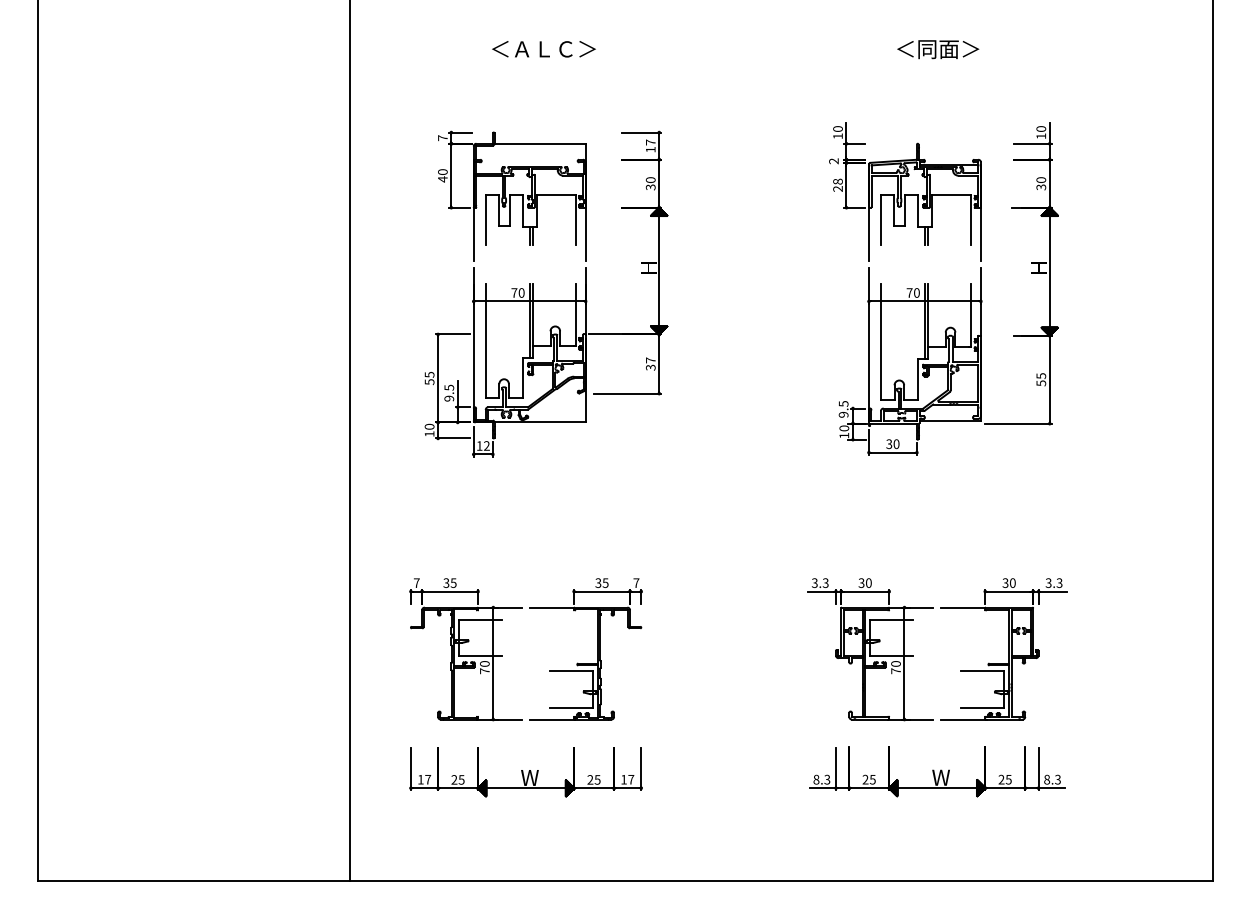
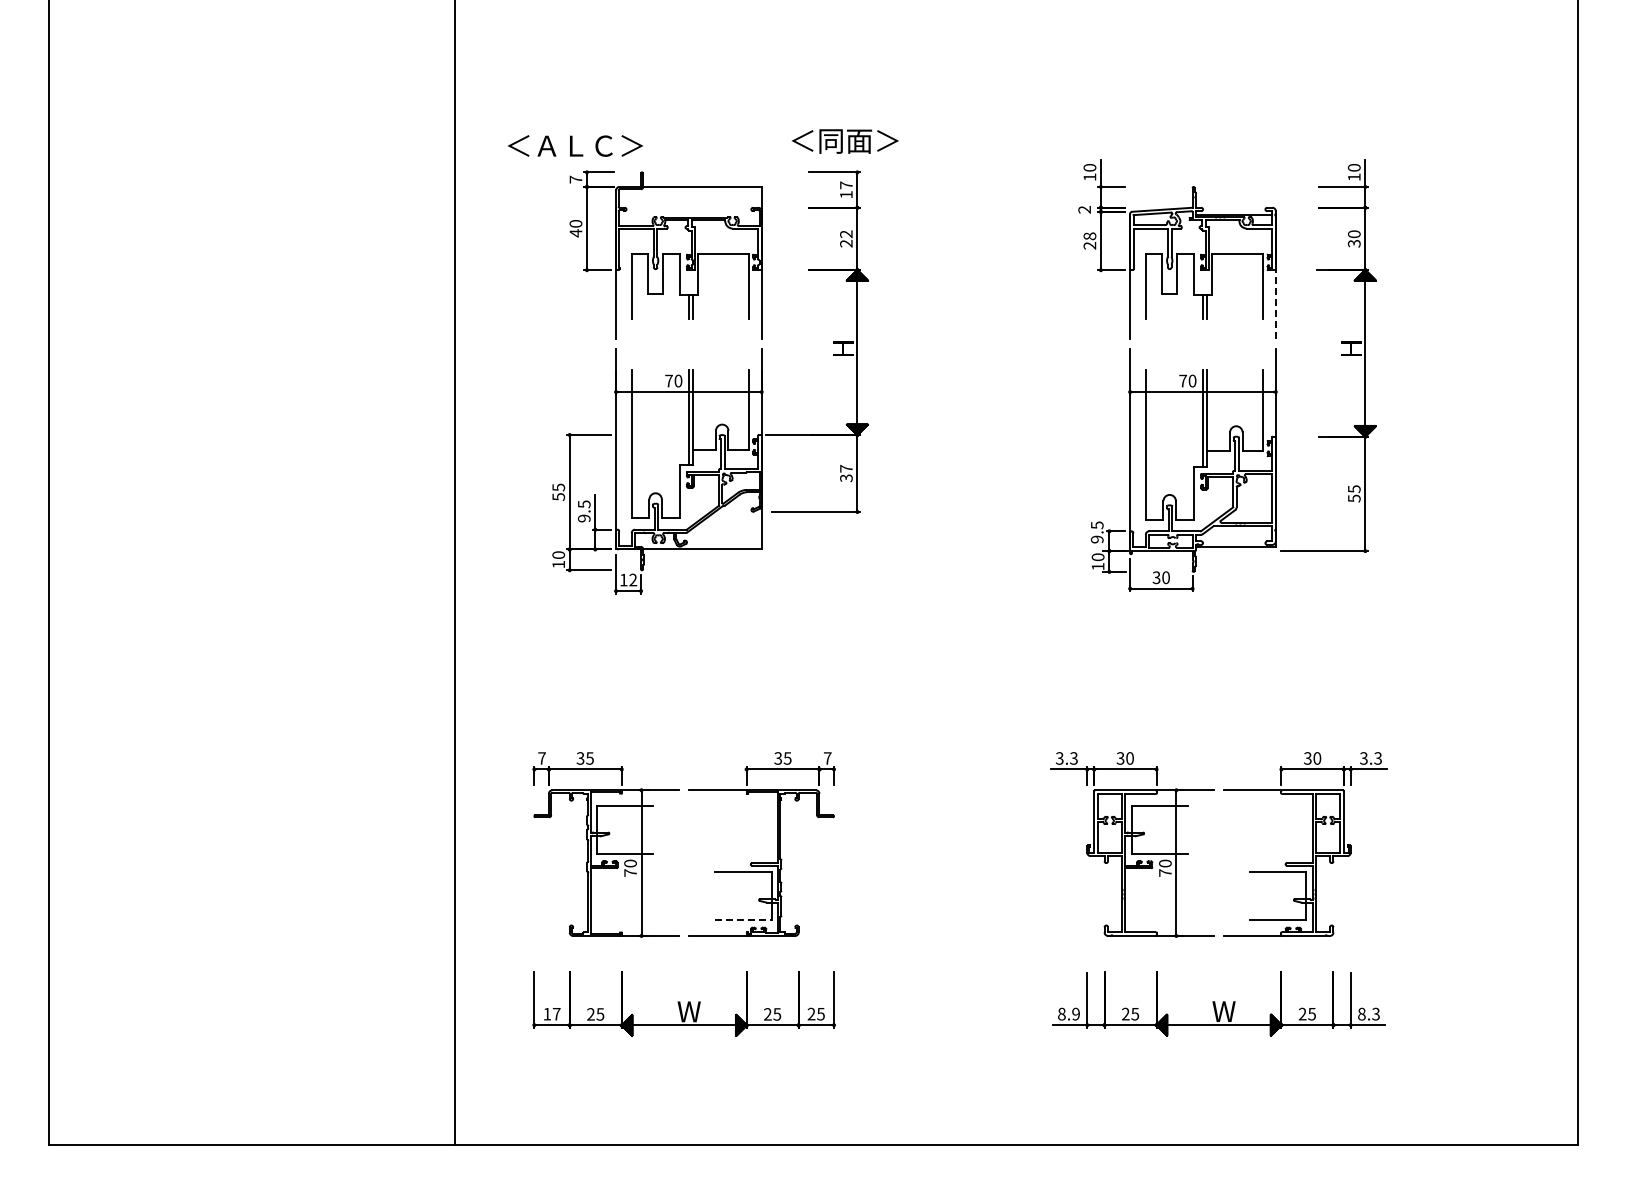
text: (544, 48) -> (575, 145), moved
text: (938, 49) -> (845, 141), moved
text: (650, 183) -> (846, 238), 30 -> 22
line: (980, 234) -> (1275, 304), solid -> dashed
line: (572, 707) -> (744, 920), solid -> dashed
text: (627, 779) -> (815, 1013), 17 -> 25
text: (826, 779) -> (1075, 1014), 8.3 -> 8.9

